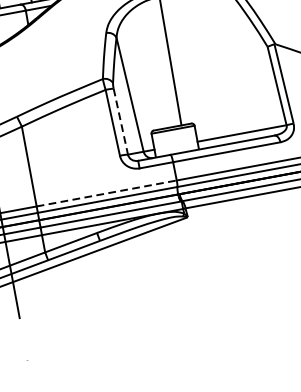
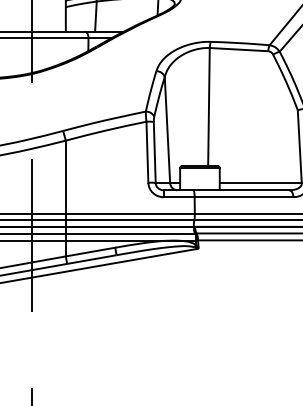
line: (120, 121) -> (154, 152), dashed -> solid
line: (106, 193) -> (130, 214), dashed -> solid

